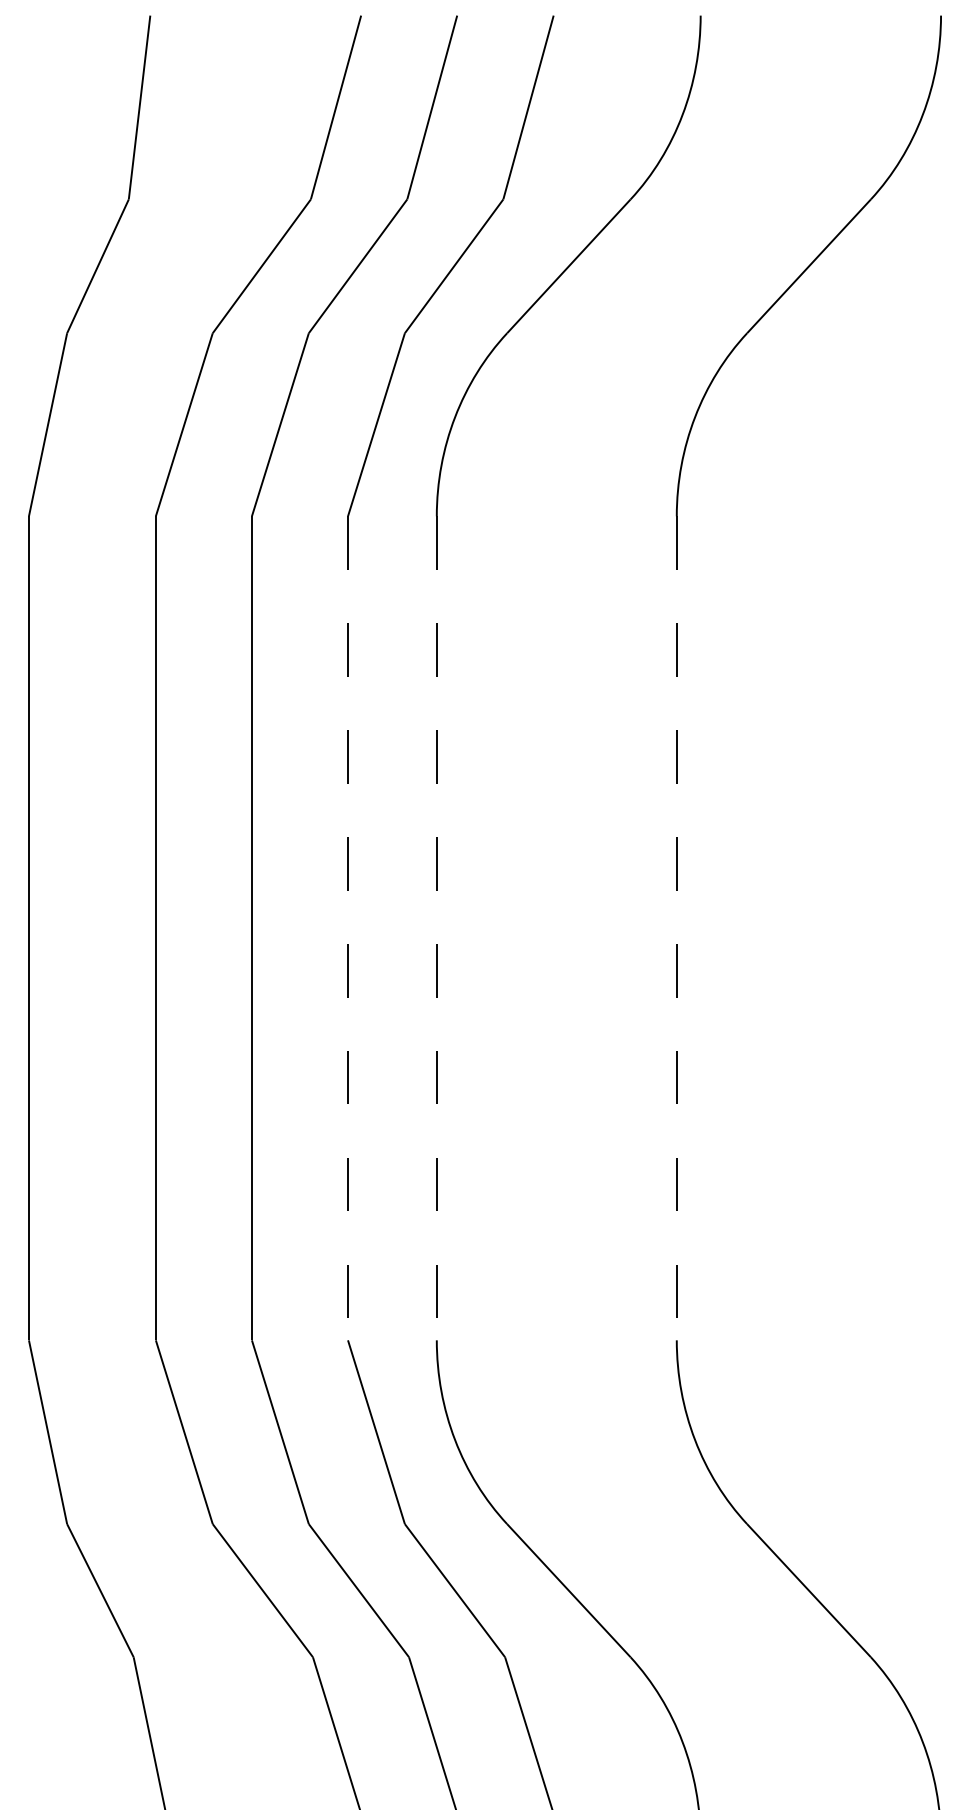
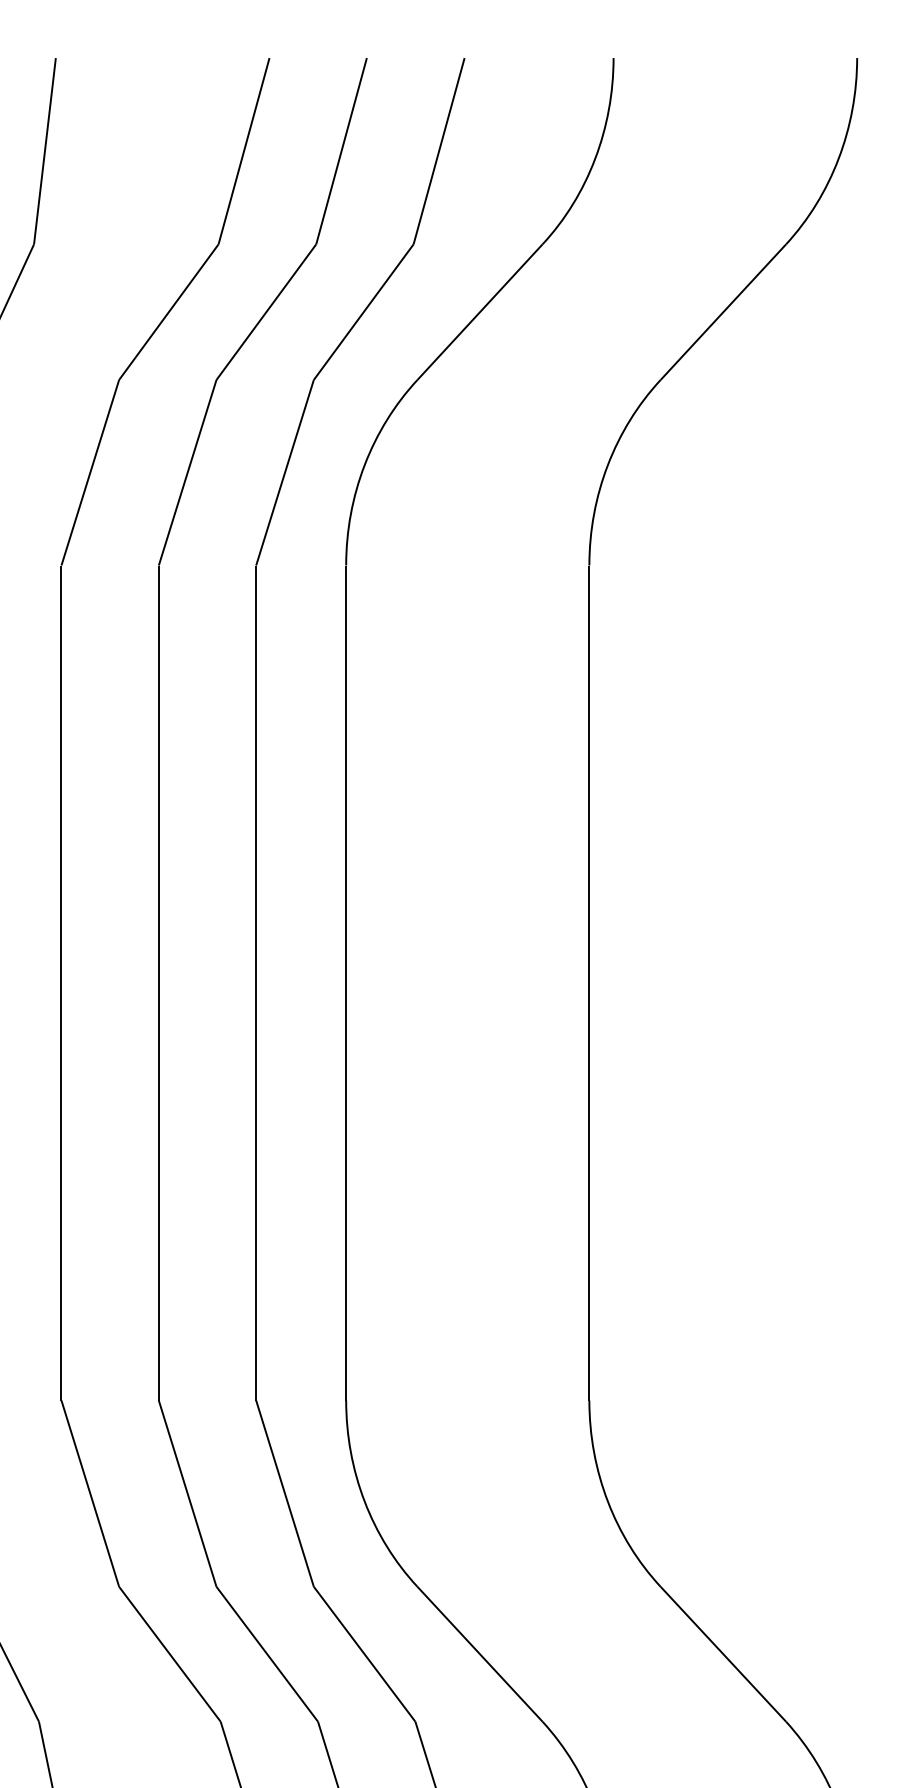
line: (348, 928) -> (256, 983), dashed -> solid
line: (436, 928) -> (345, 983), dashed -> solid
line: (676, 928) -> (589, 983), dashed -> solid

